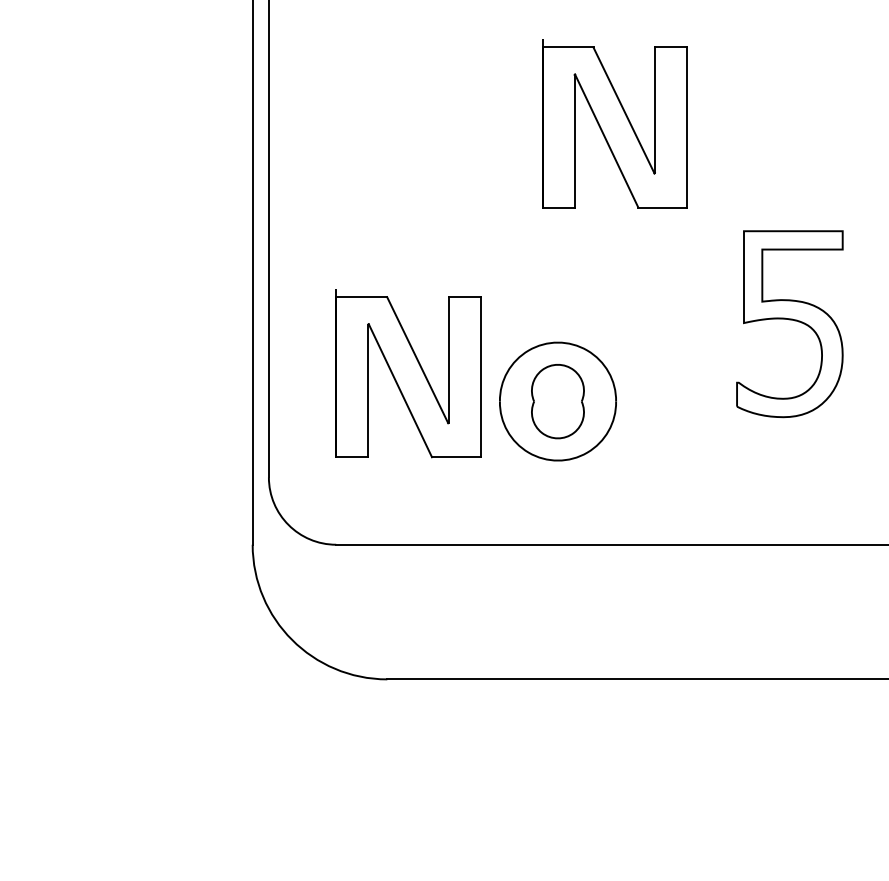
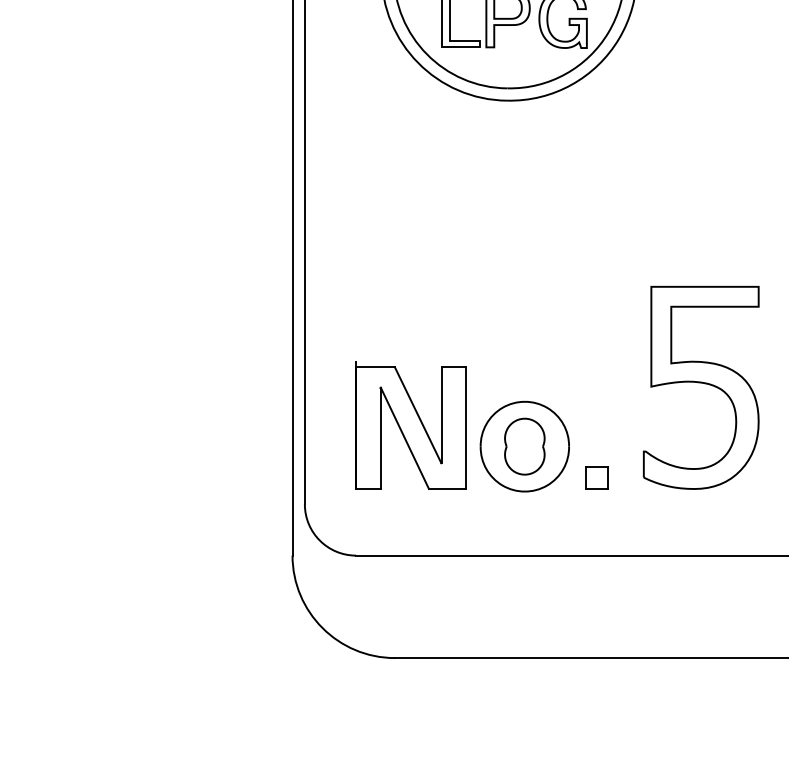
part: (614, 124) -> (567, 235), removed
part: (790, 323) -> (701, 387), size x1.43
part: (652, 442) -> (596, 477), added

